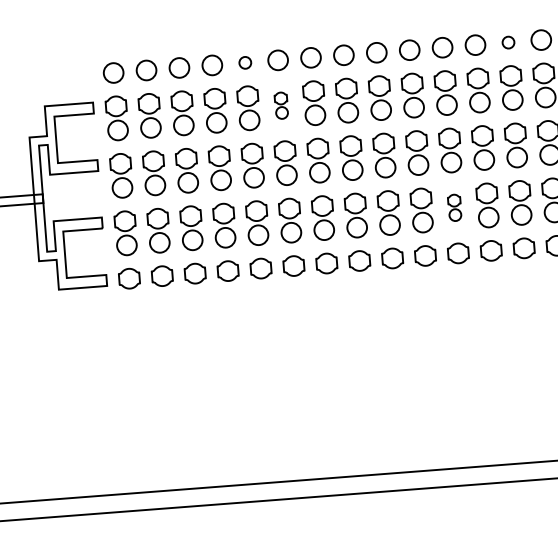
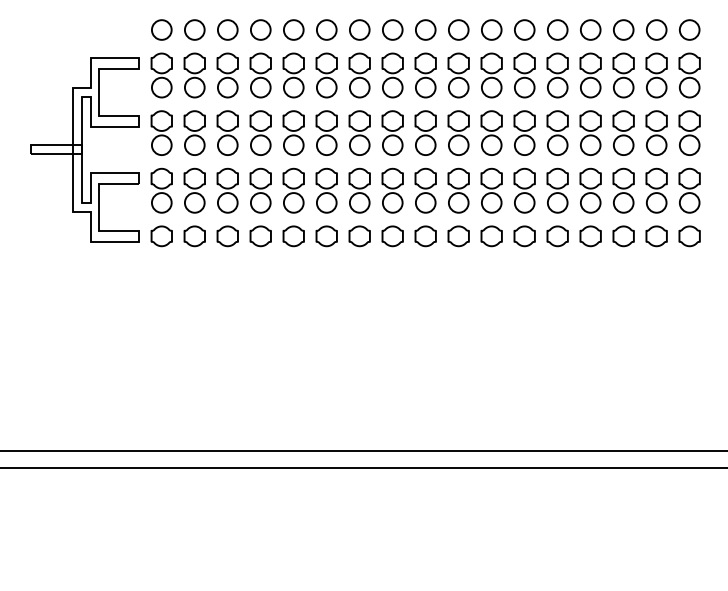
circle: (508, 42) -> (557, 29), size x1.67
circle: (244, 62) -> (293, 29), size x1.67
part: (281, 105) -> (326, 75), size x1.67
part: (454, 207) -> (491, 190), size x1.67

